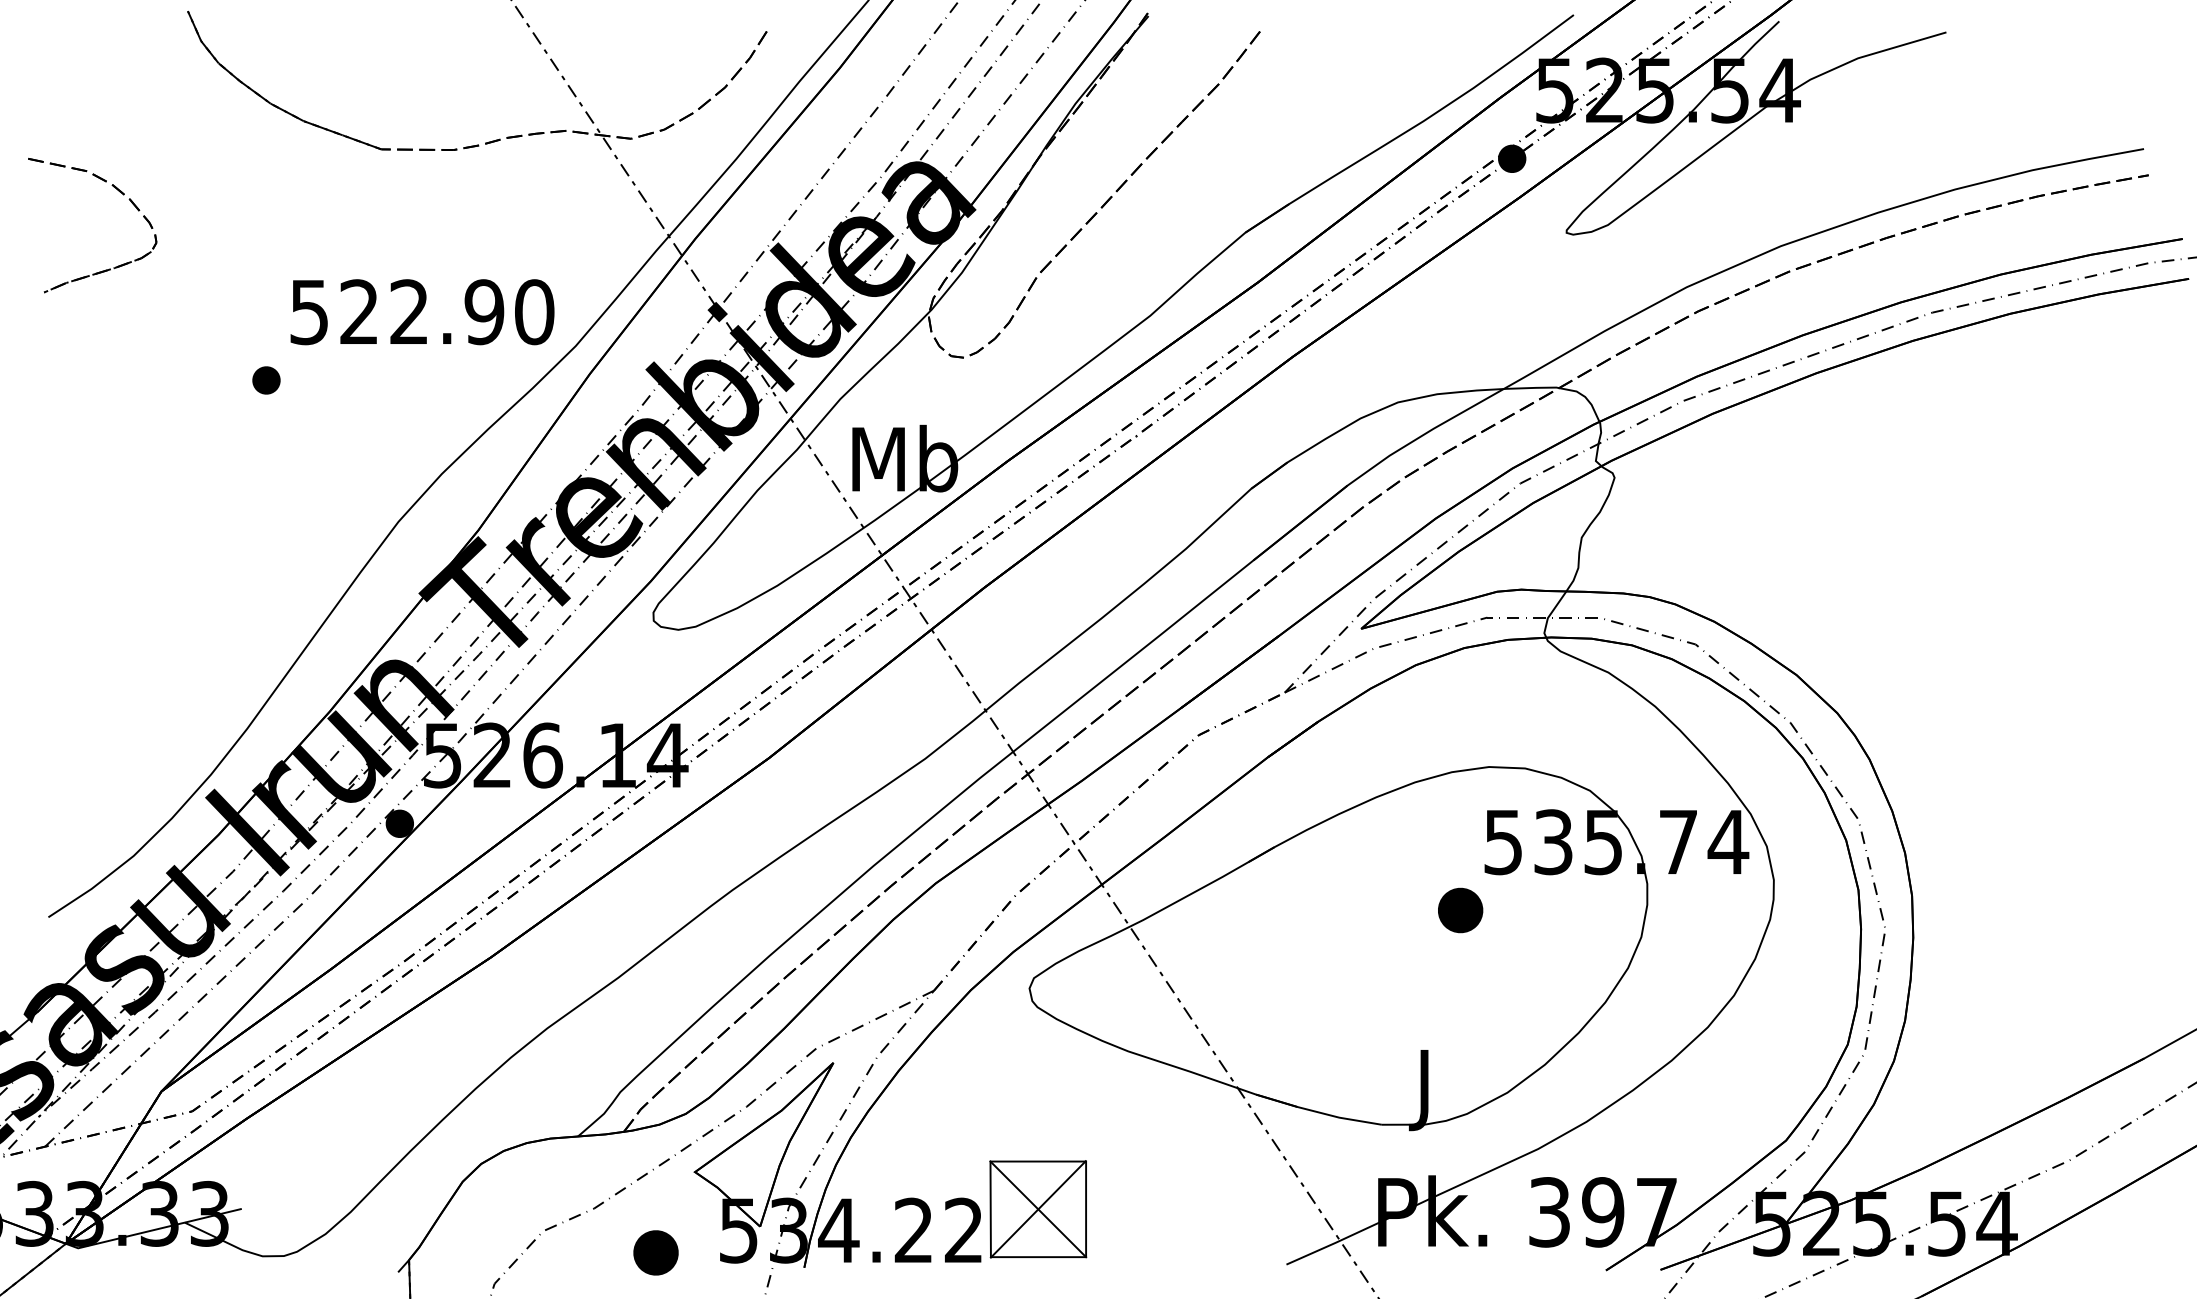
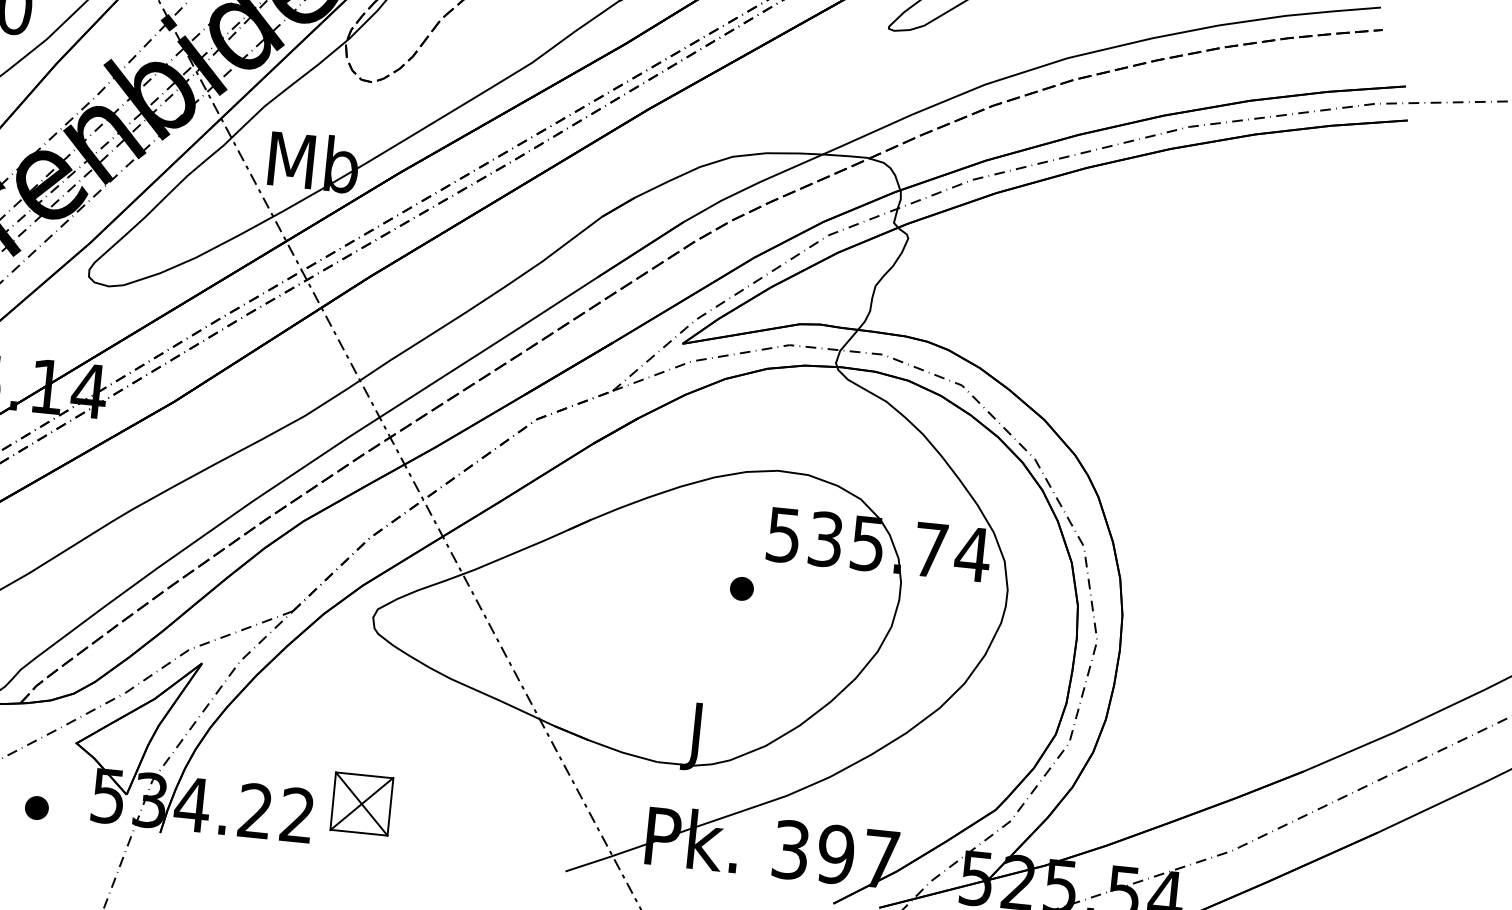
part: (1460, 910) -> (741, 588), size x0.62
part: (1038, 1209) -> (361, 804), size x0.71
part: (655, 1253) -> (36, 808), size x0.62

